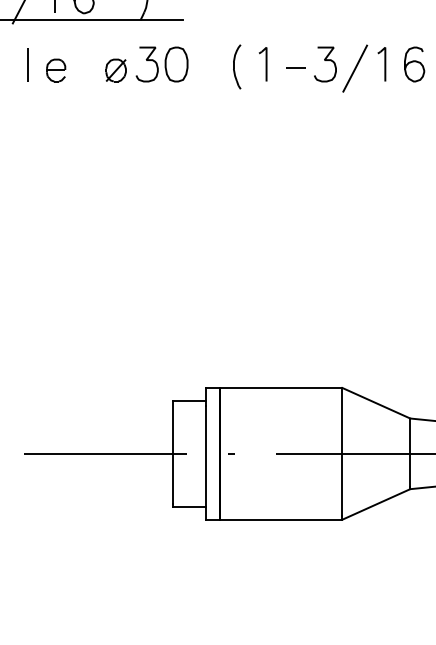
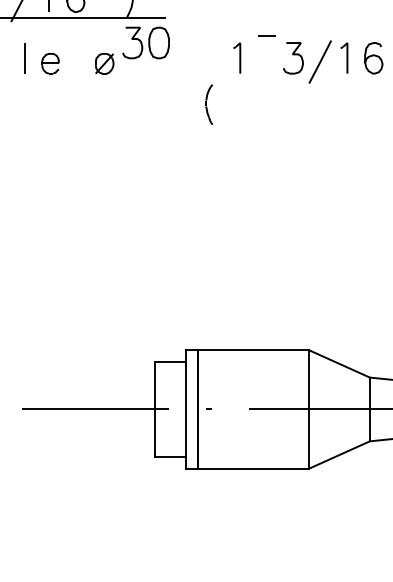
part: (161, 64) -> (145, 42), moved
part: (237, 66) -> (209, 104), moved
line: (295, 67) -> (266, 35), moved

